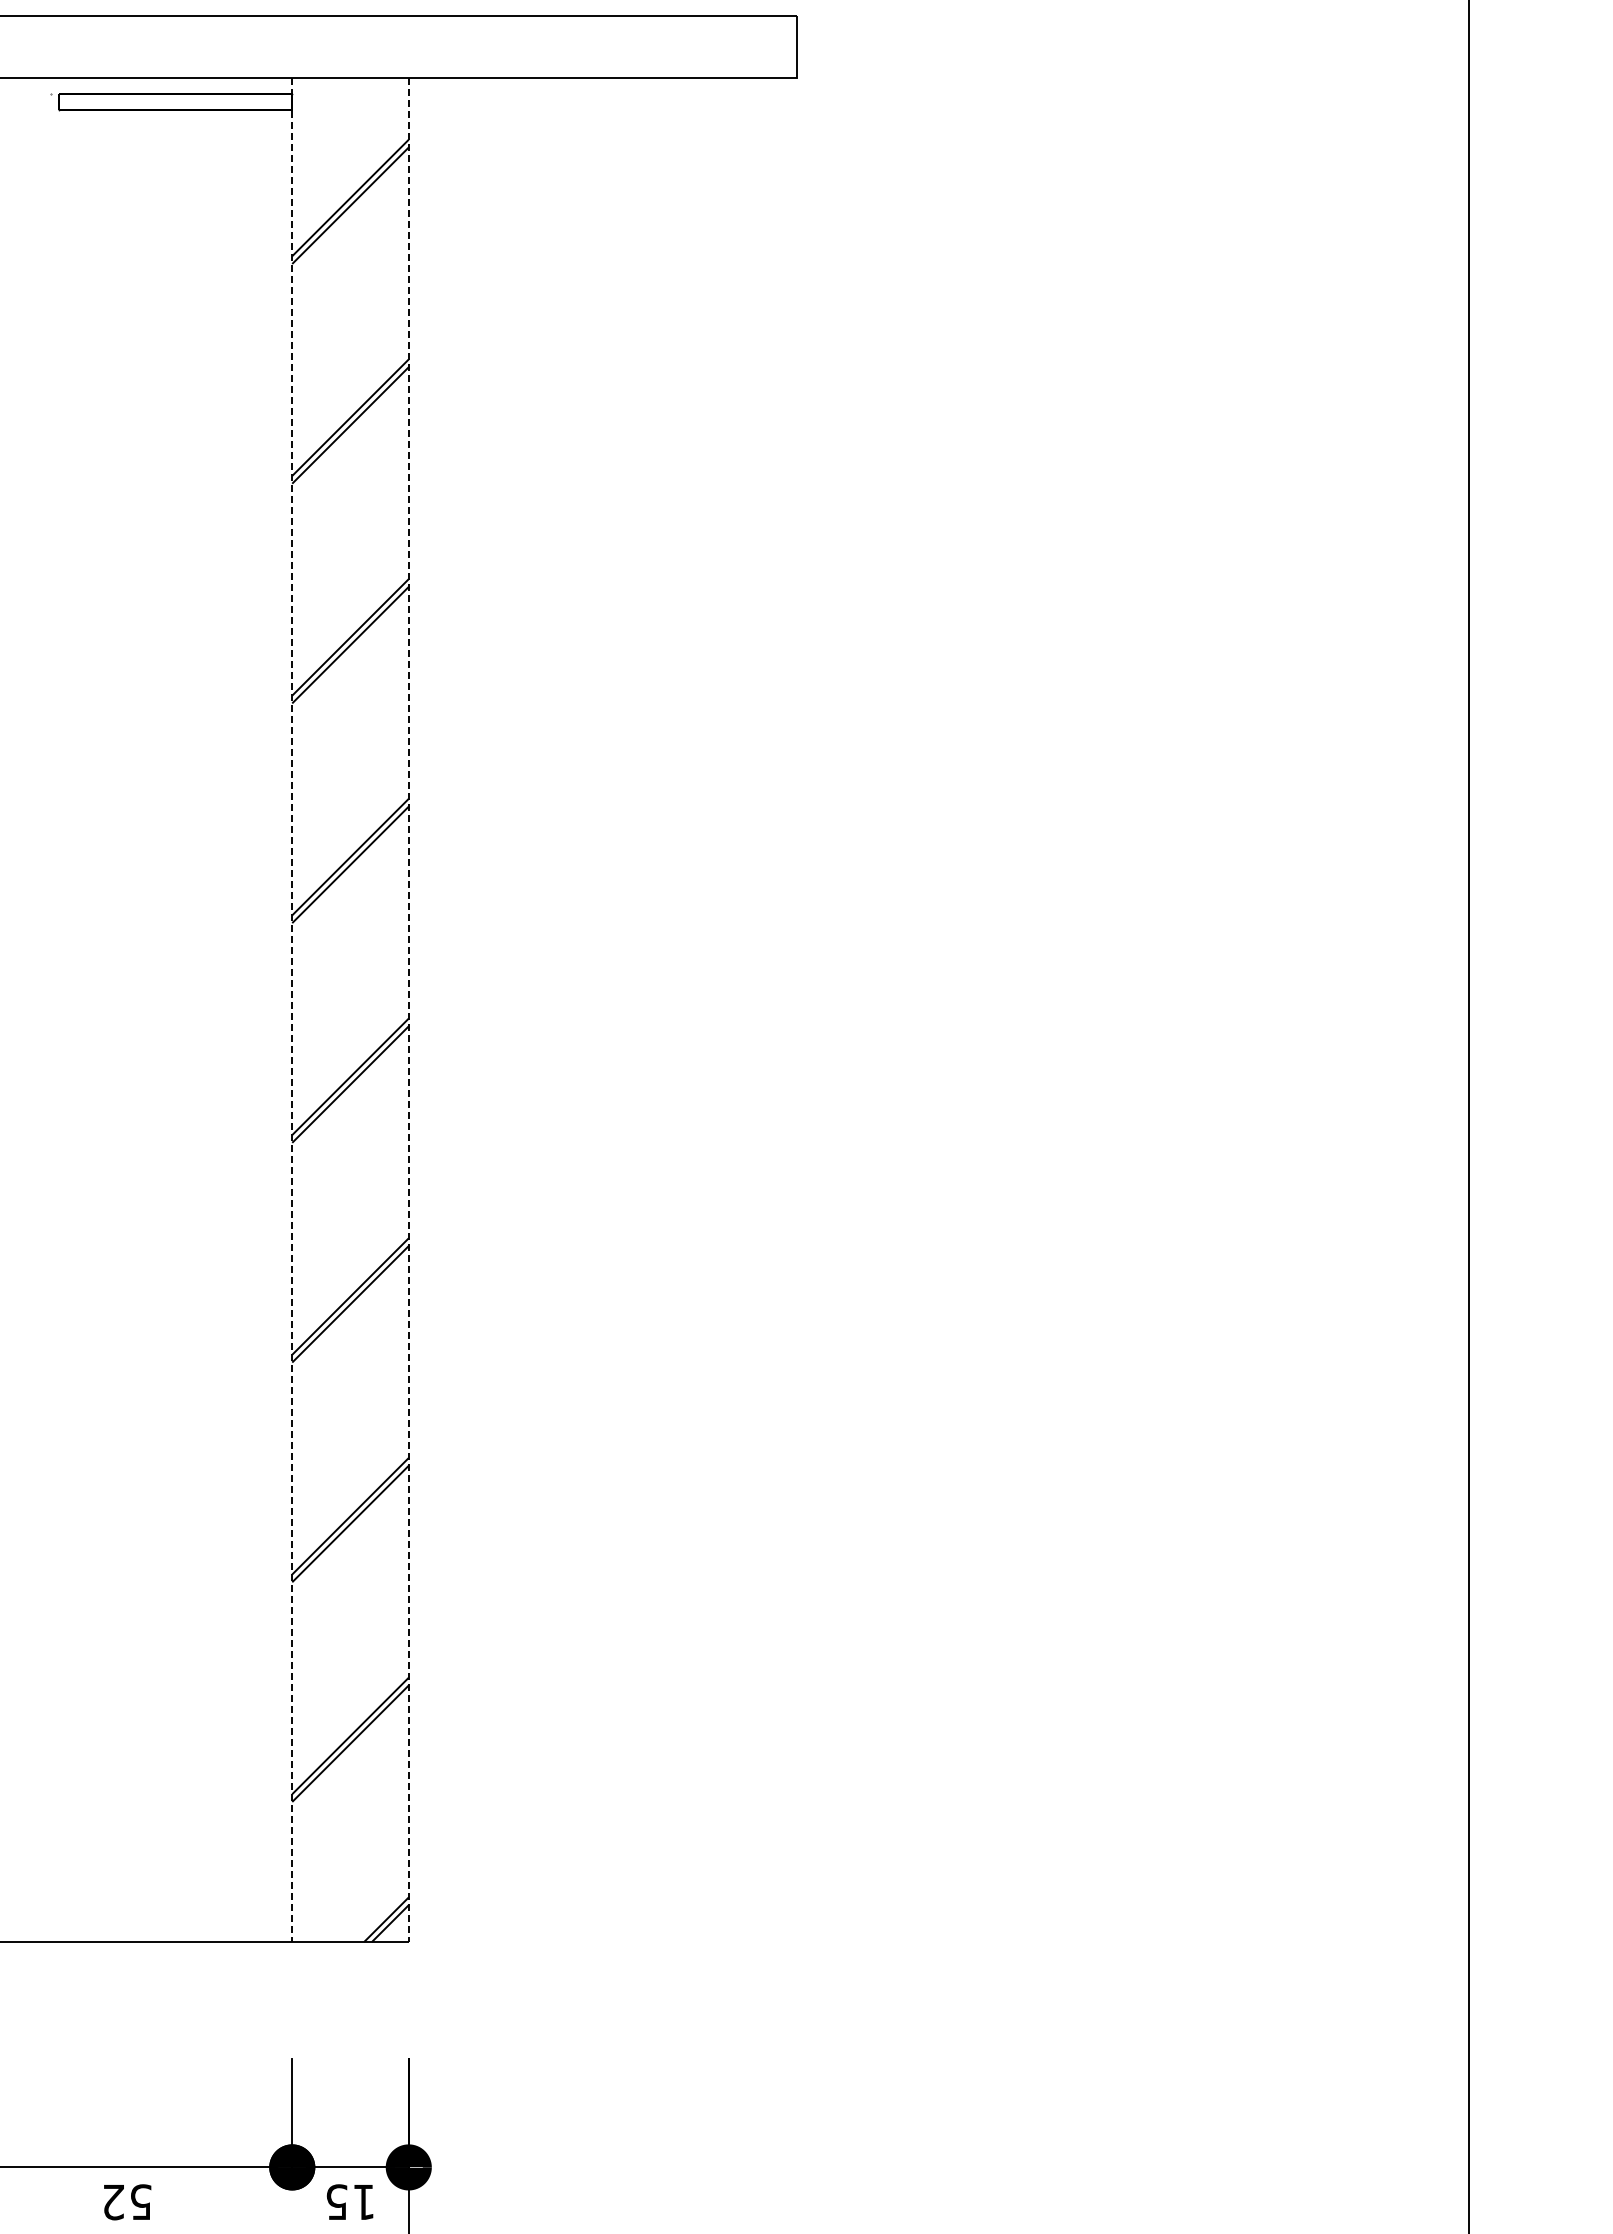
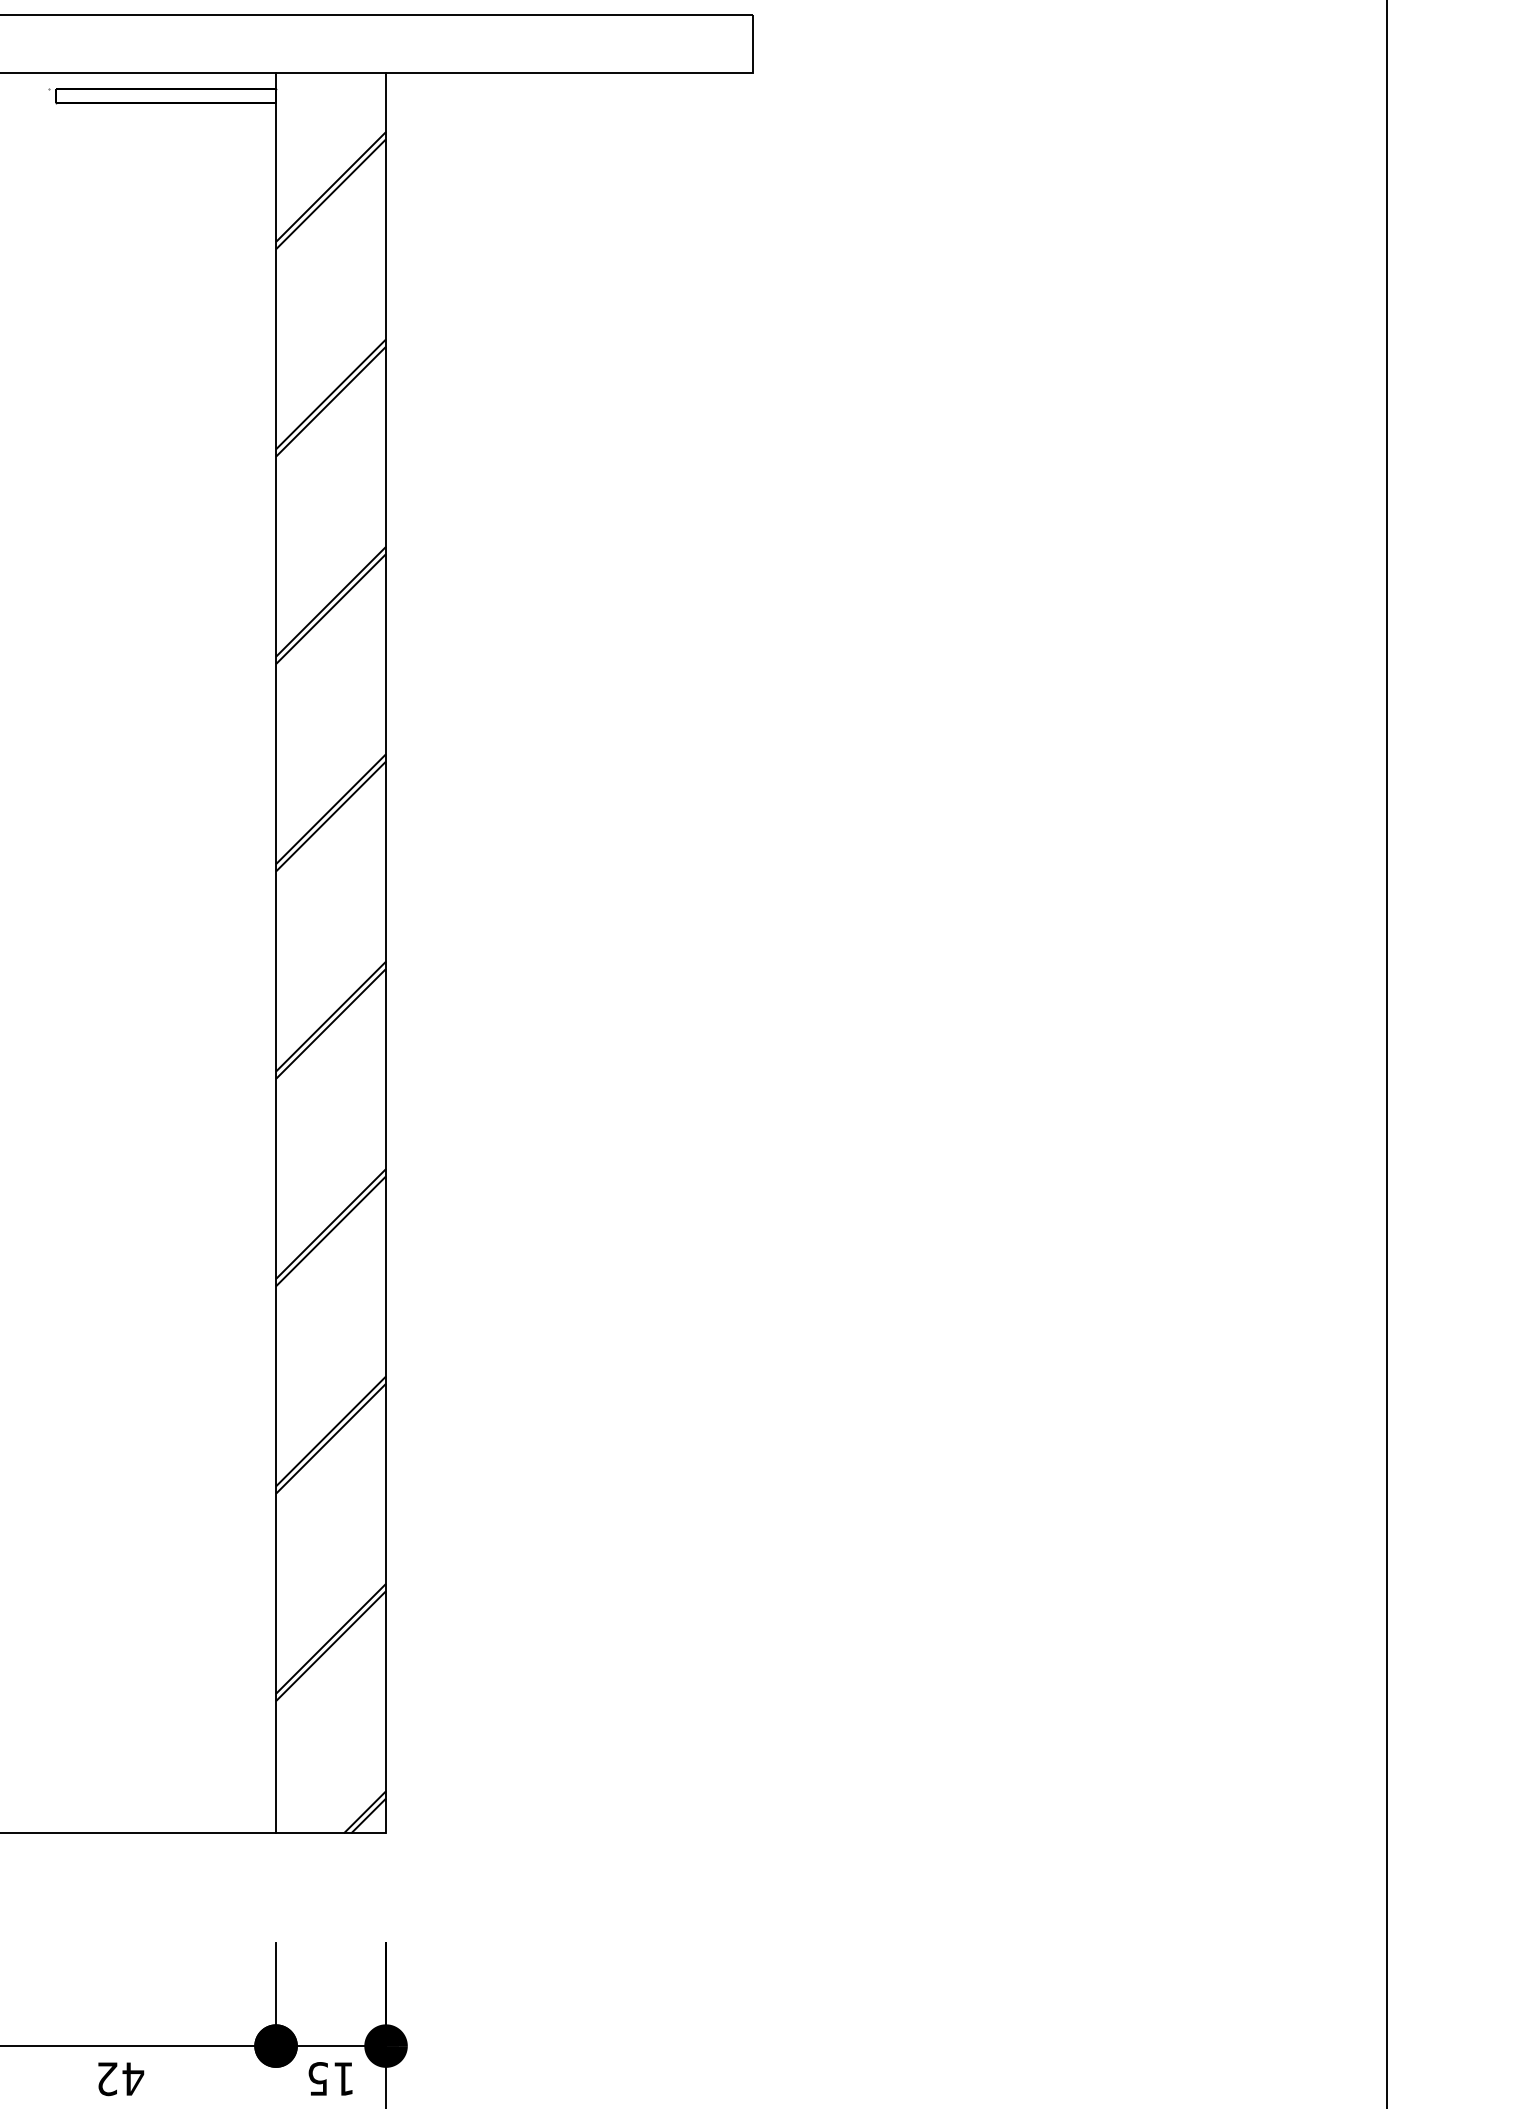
line: (292, 1010) -> (276, 953), dashed -> solid
line: (408, 1010) -> (385, 953), dashed -> solid
text: (140, 2201) -> (132, 2078), 52 -> 42

